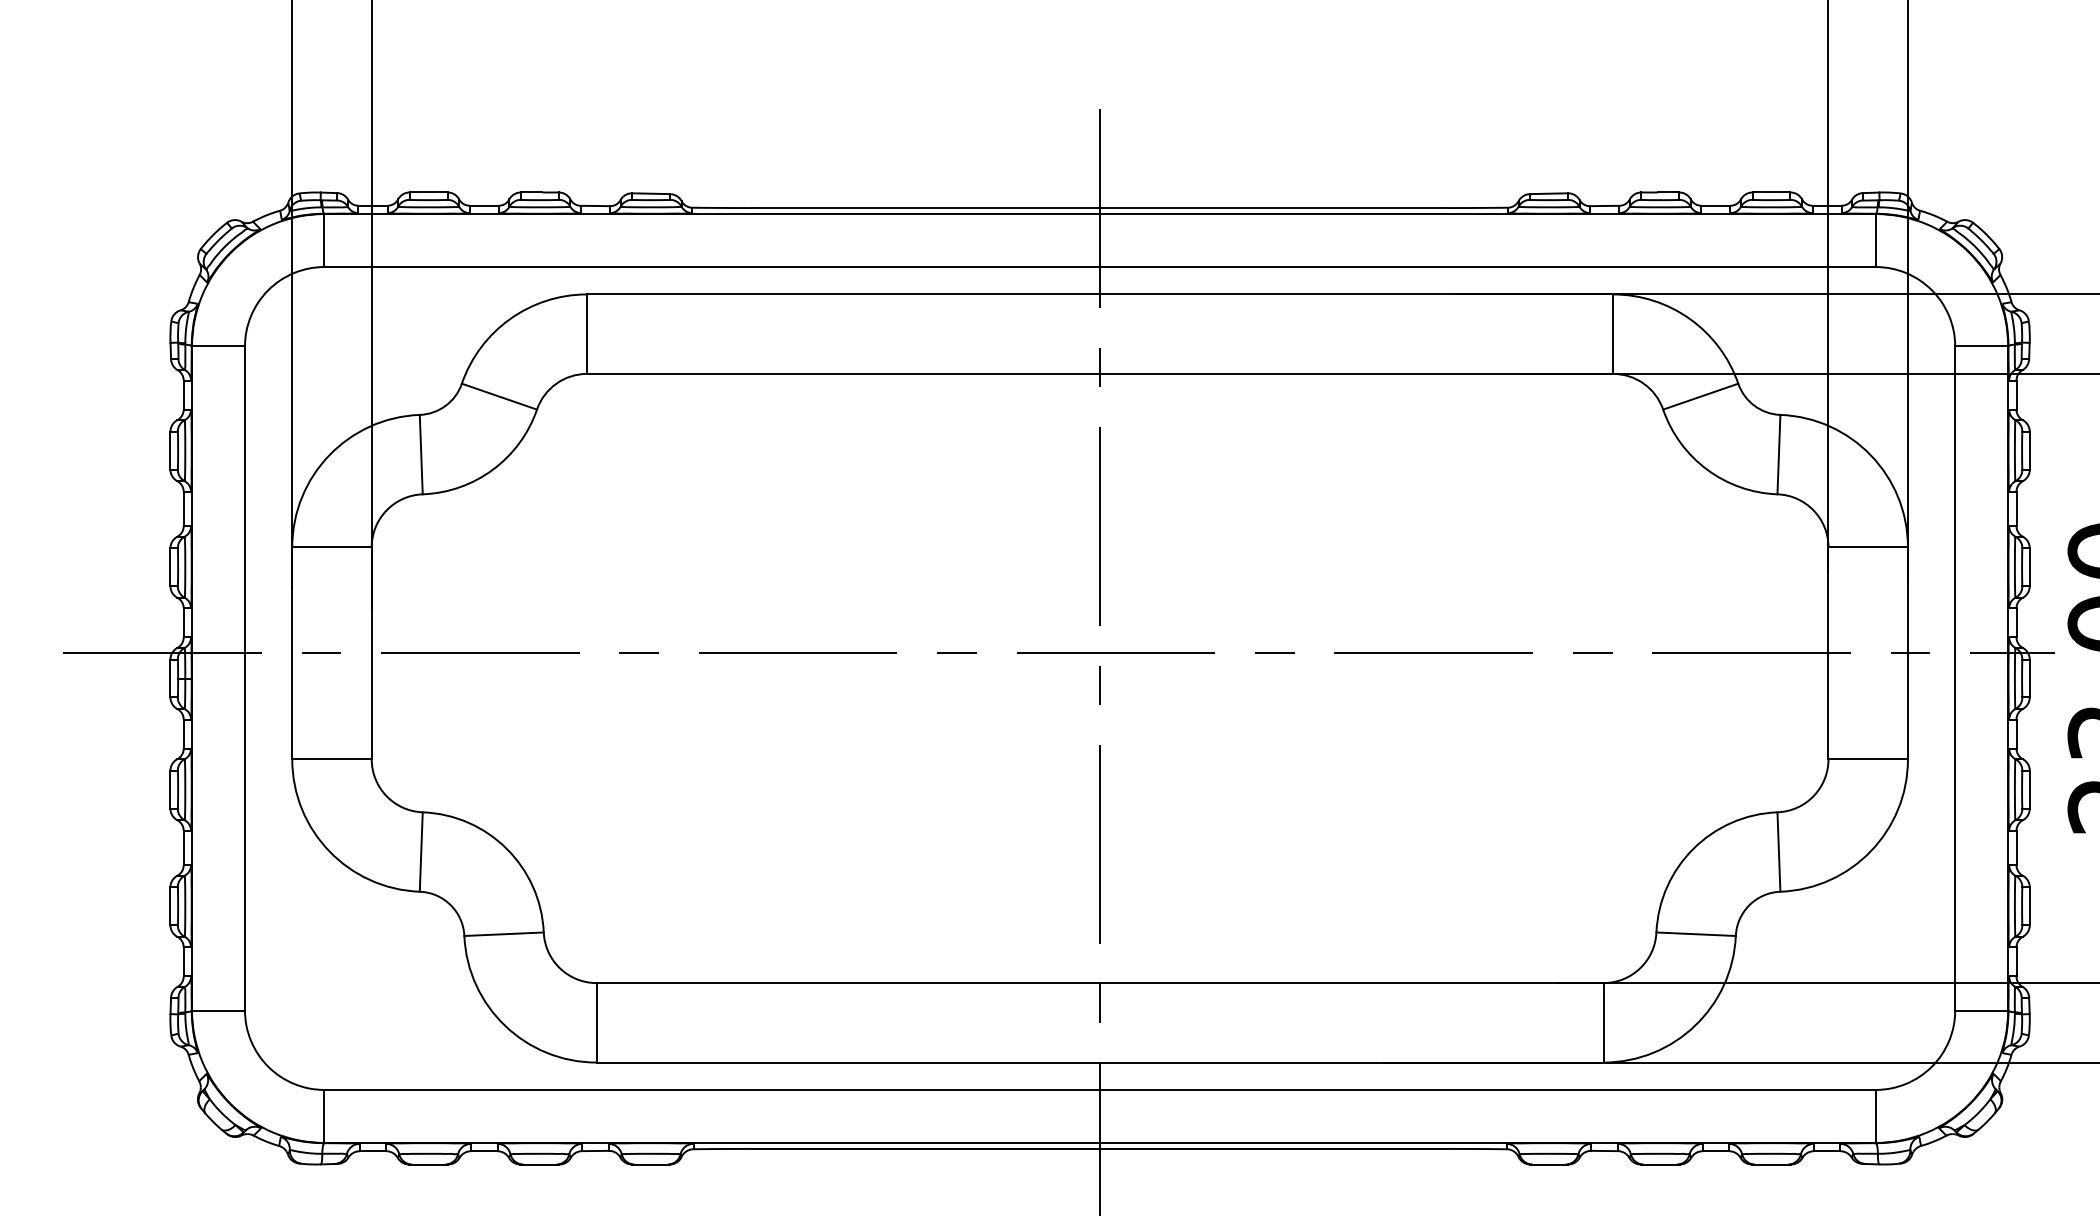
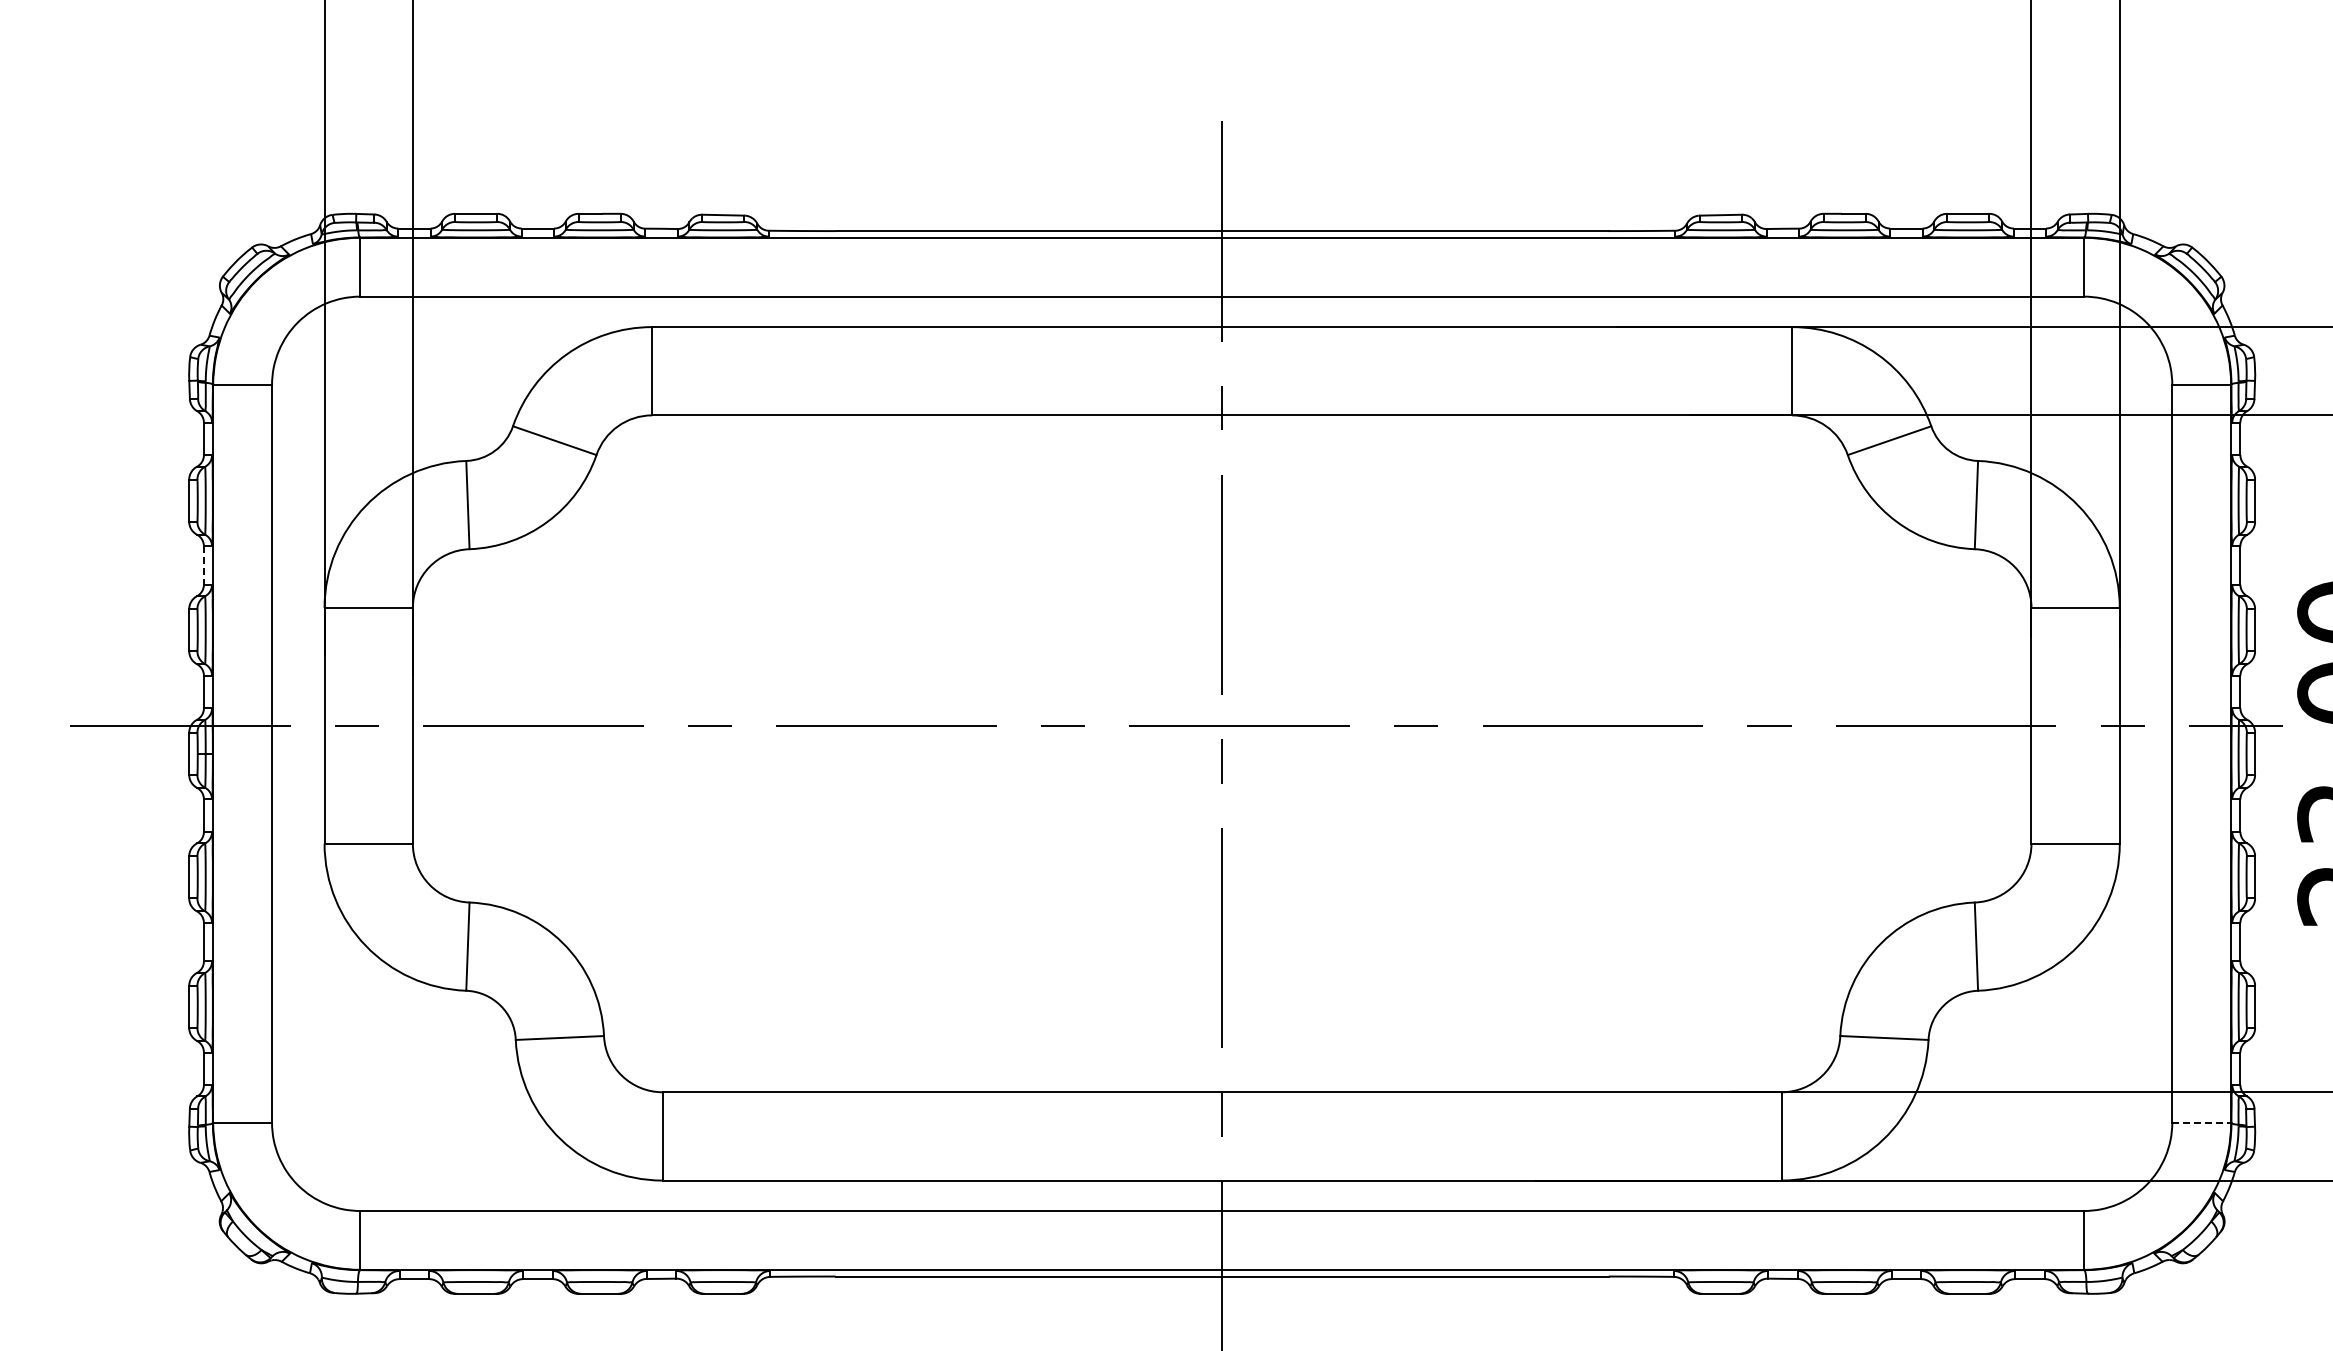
line: (183, 508) -> (203, 565), solid -> dashed
line: (1982, 1010) -> (2202, 1122), solid -> dashed

